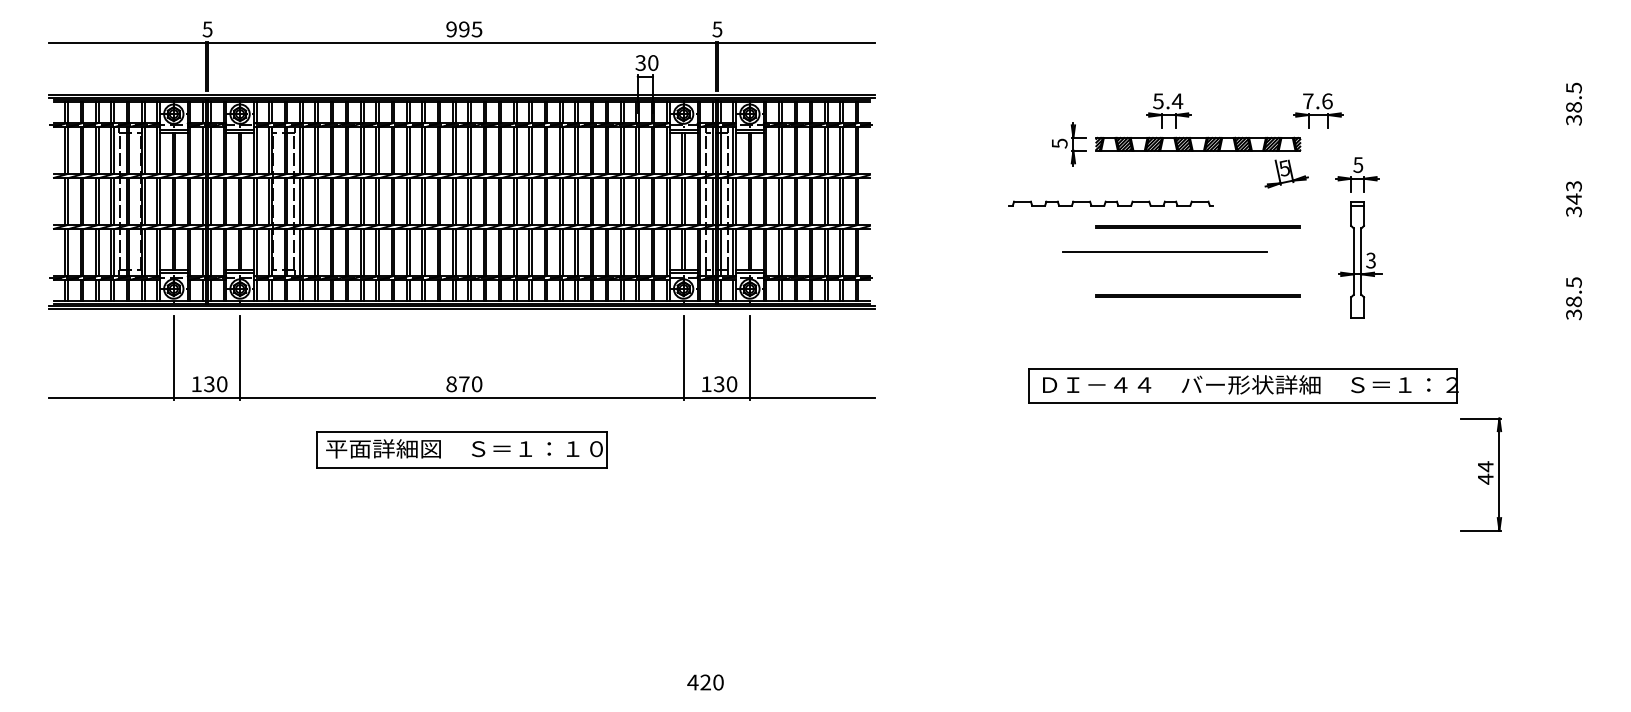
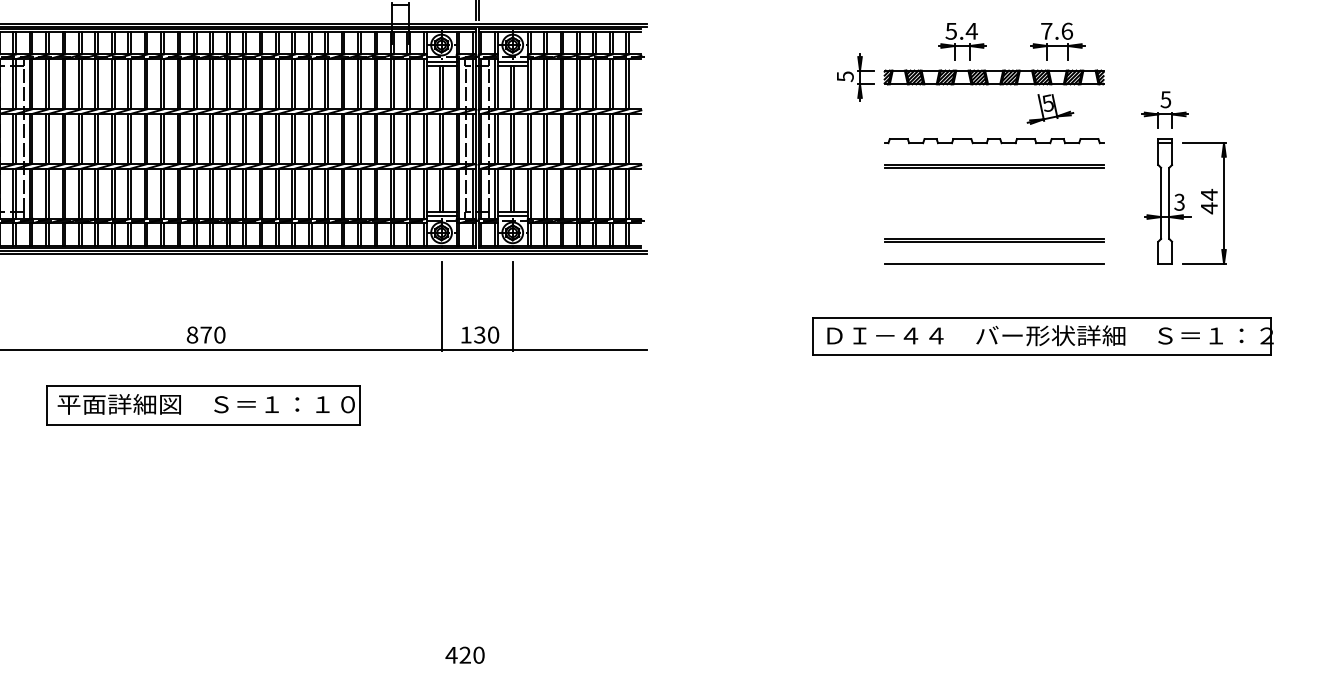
part: (1318, 110) -> (1057, 41), moved
part: (1286, 173) -> (1050, 108), moved
part: (1110, 203) -> (993, 140), moved
line: (1164, 251) -> (993, 263), moved
part: (1481, 474) -> (1204, 203), moved

